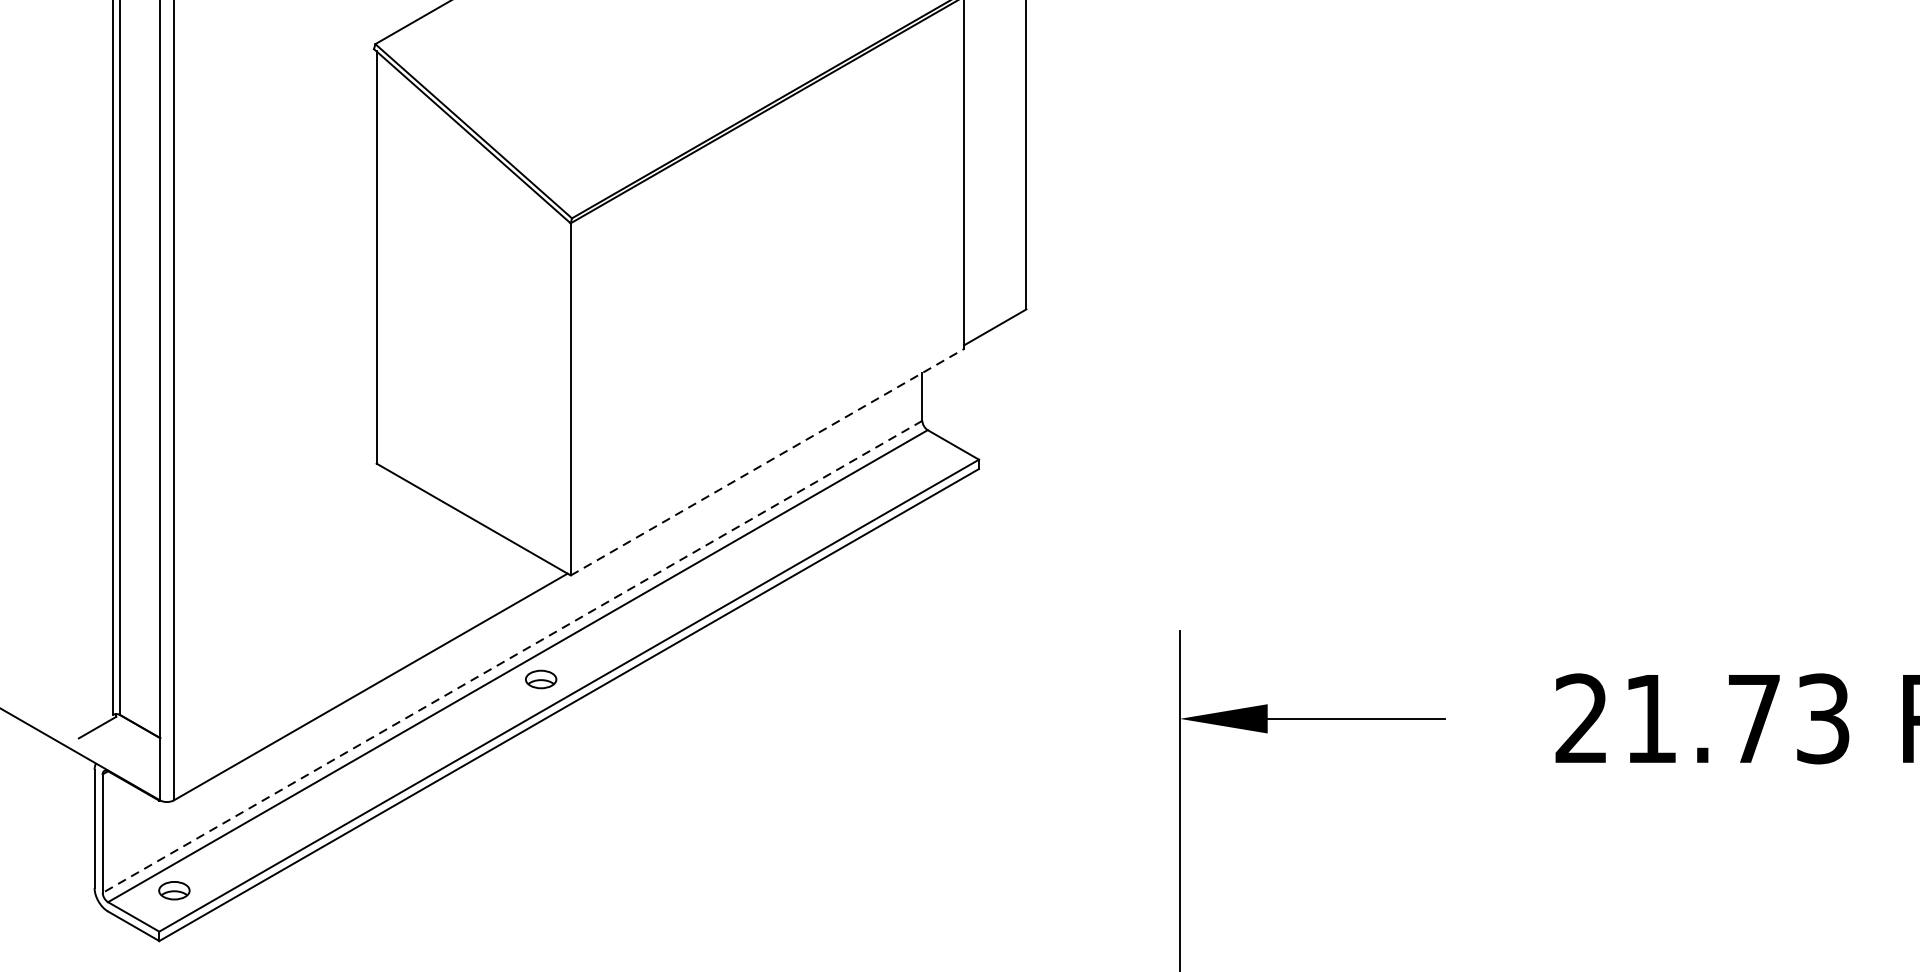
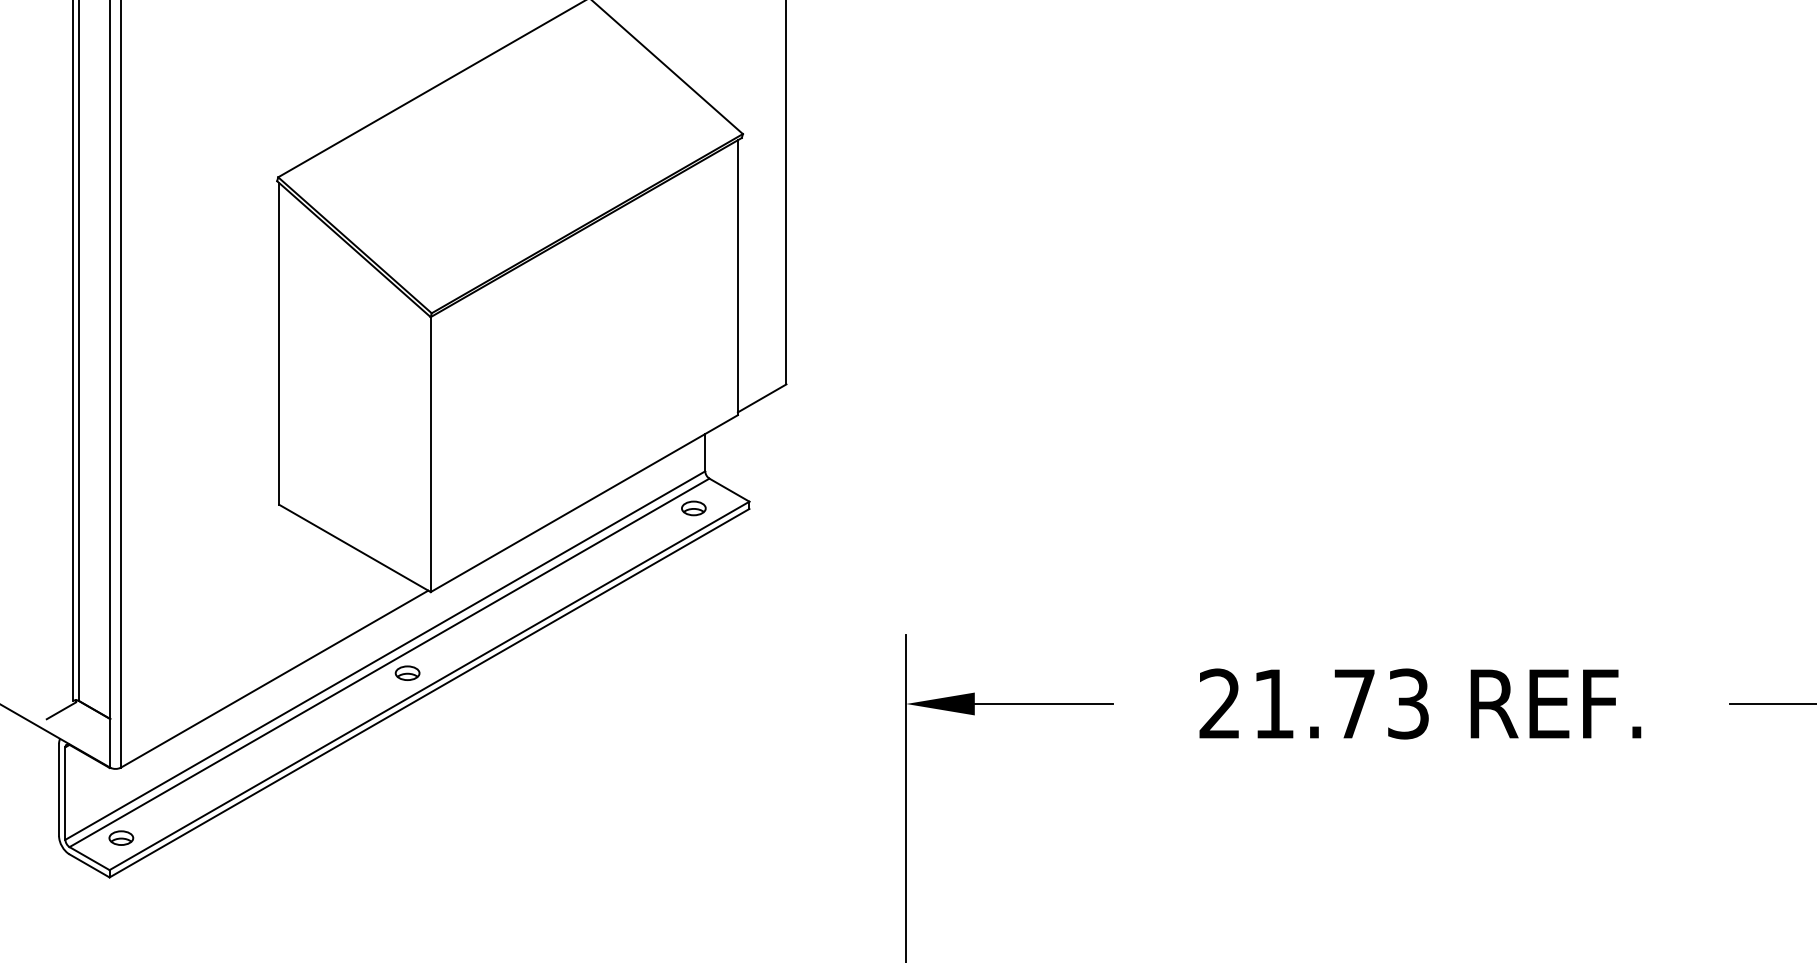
line: (767, 462) -> (584, 503), dashed -> solid
part: (907, 468) -> (693, 508), added
line: (511, 656) -> (384, 655), dashed -> solid

